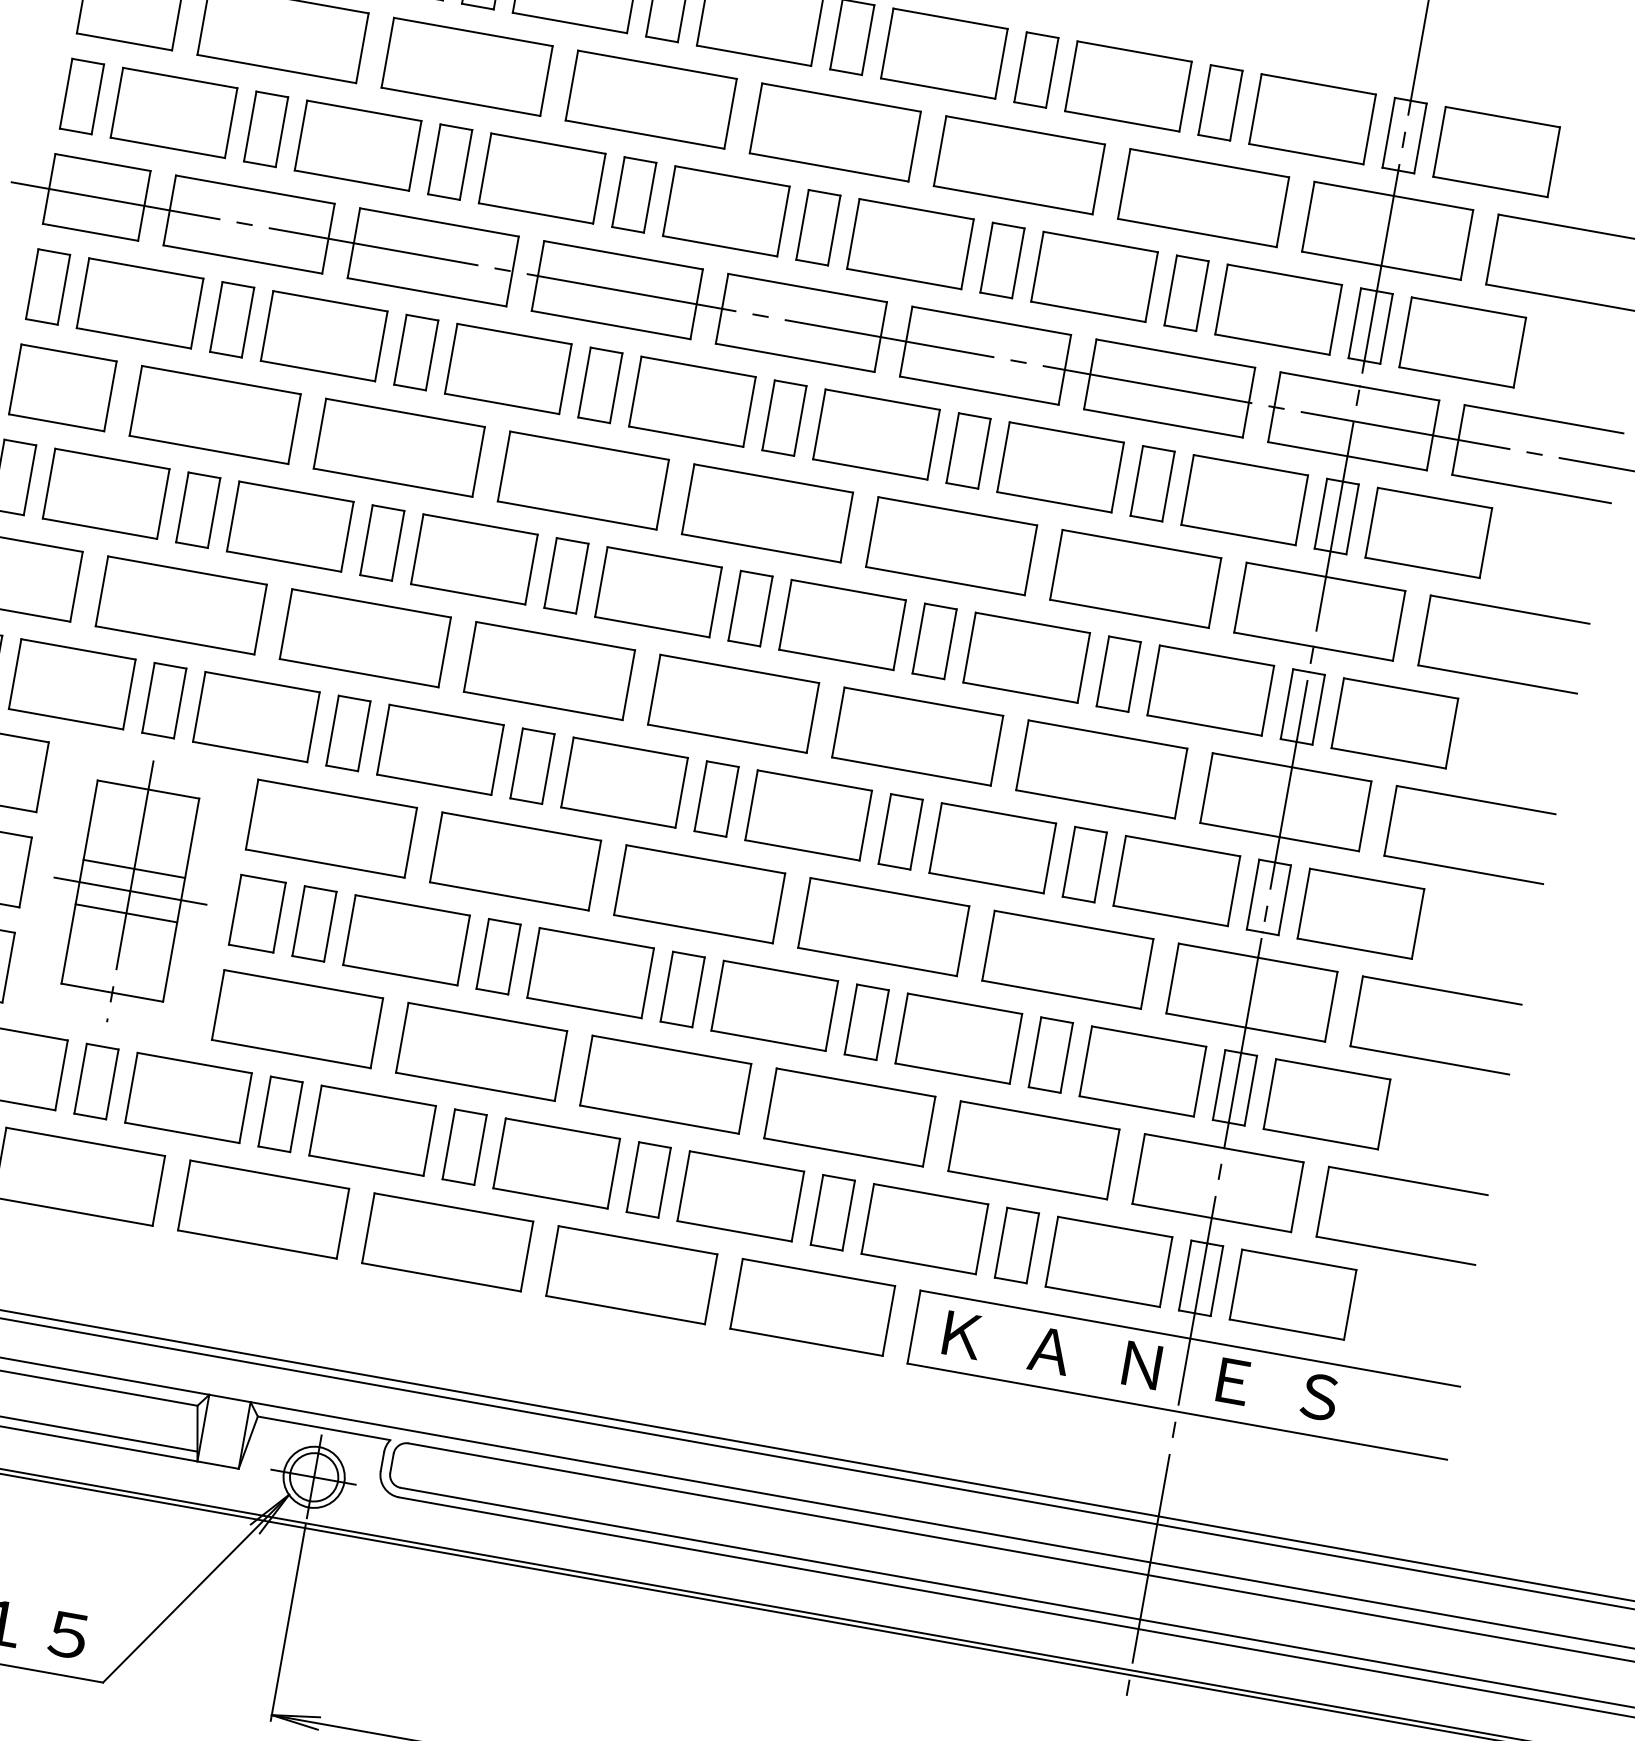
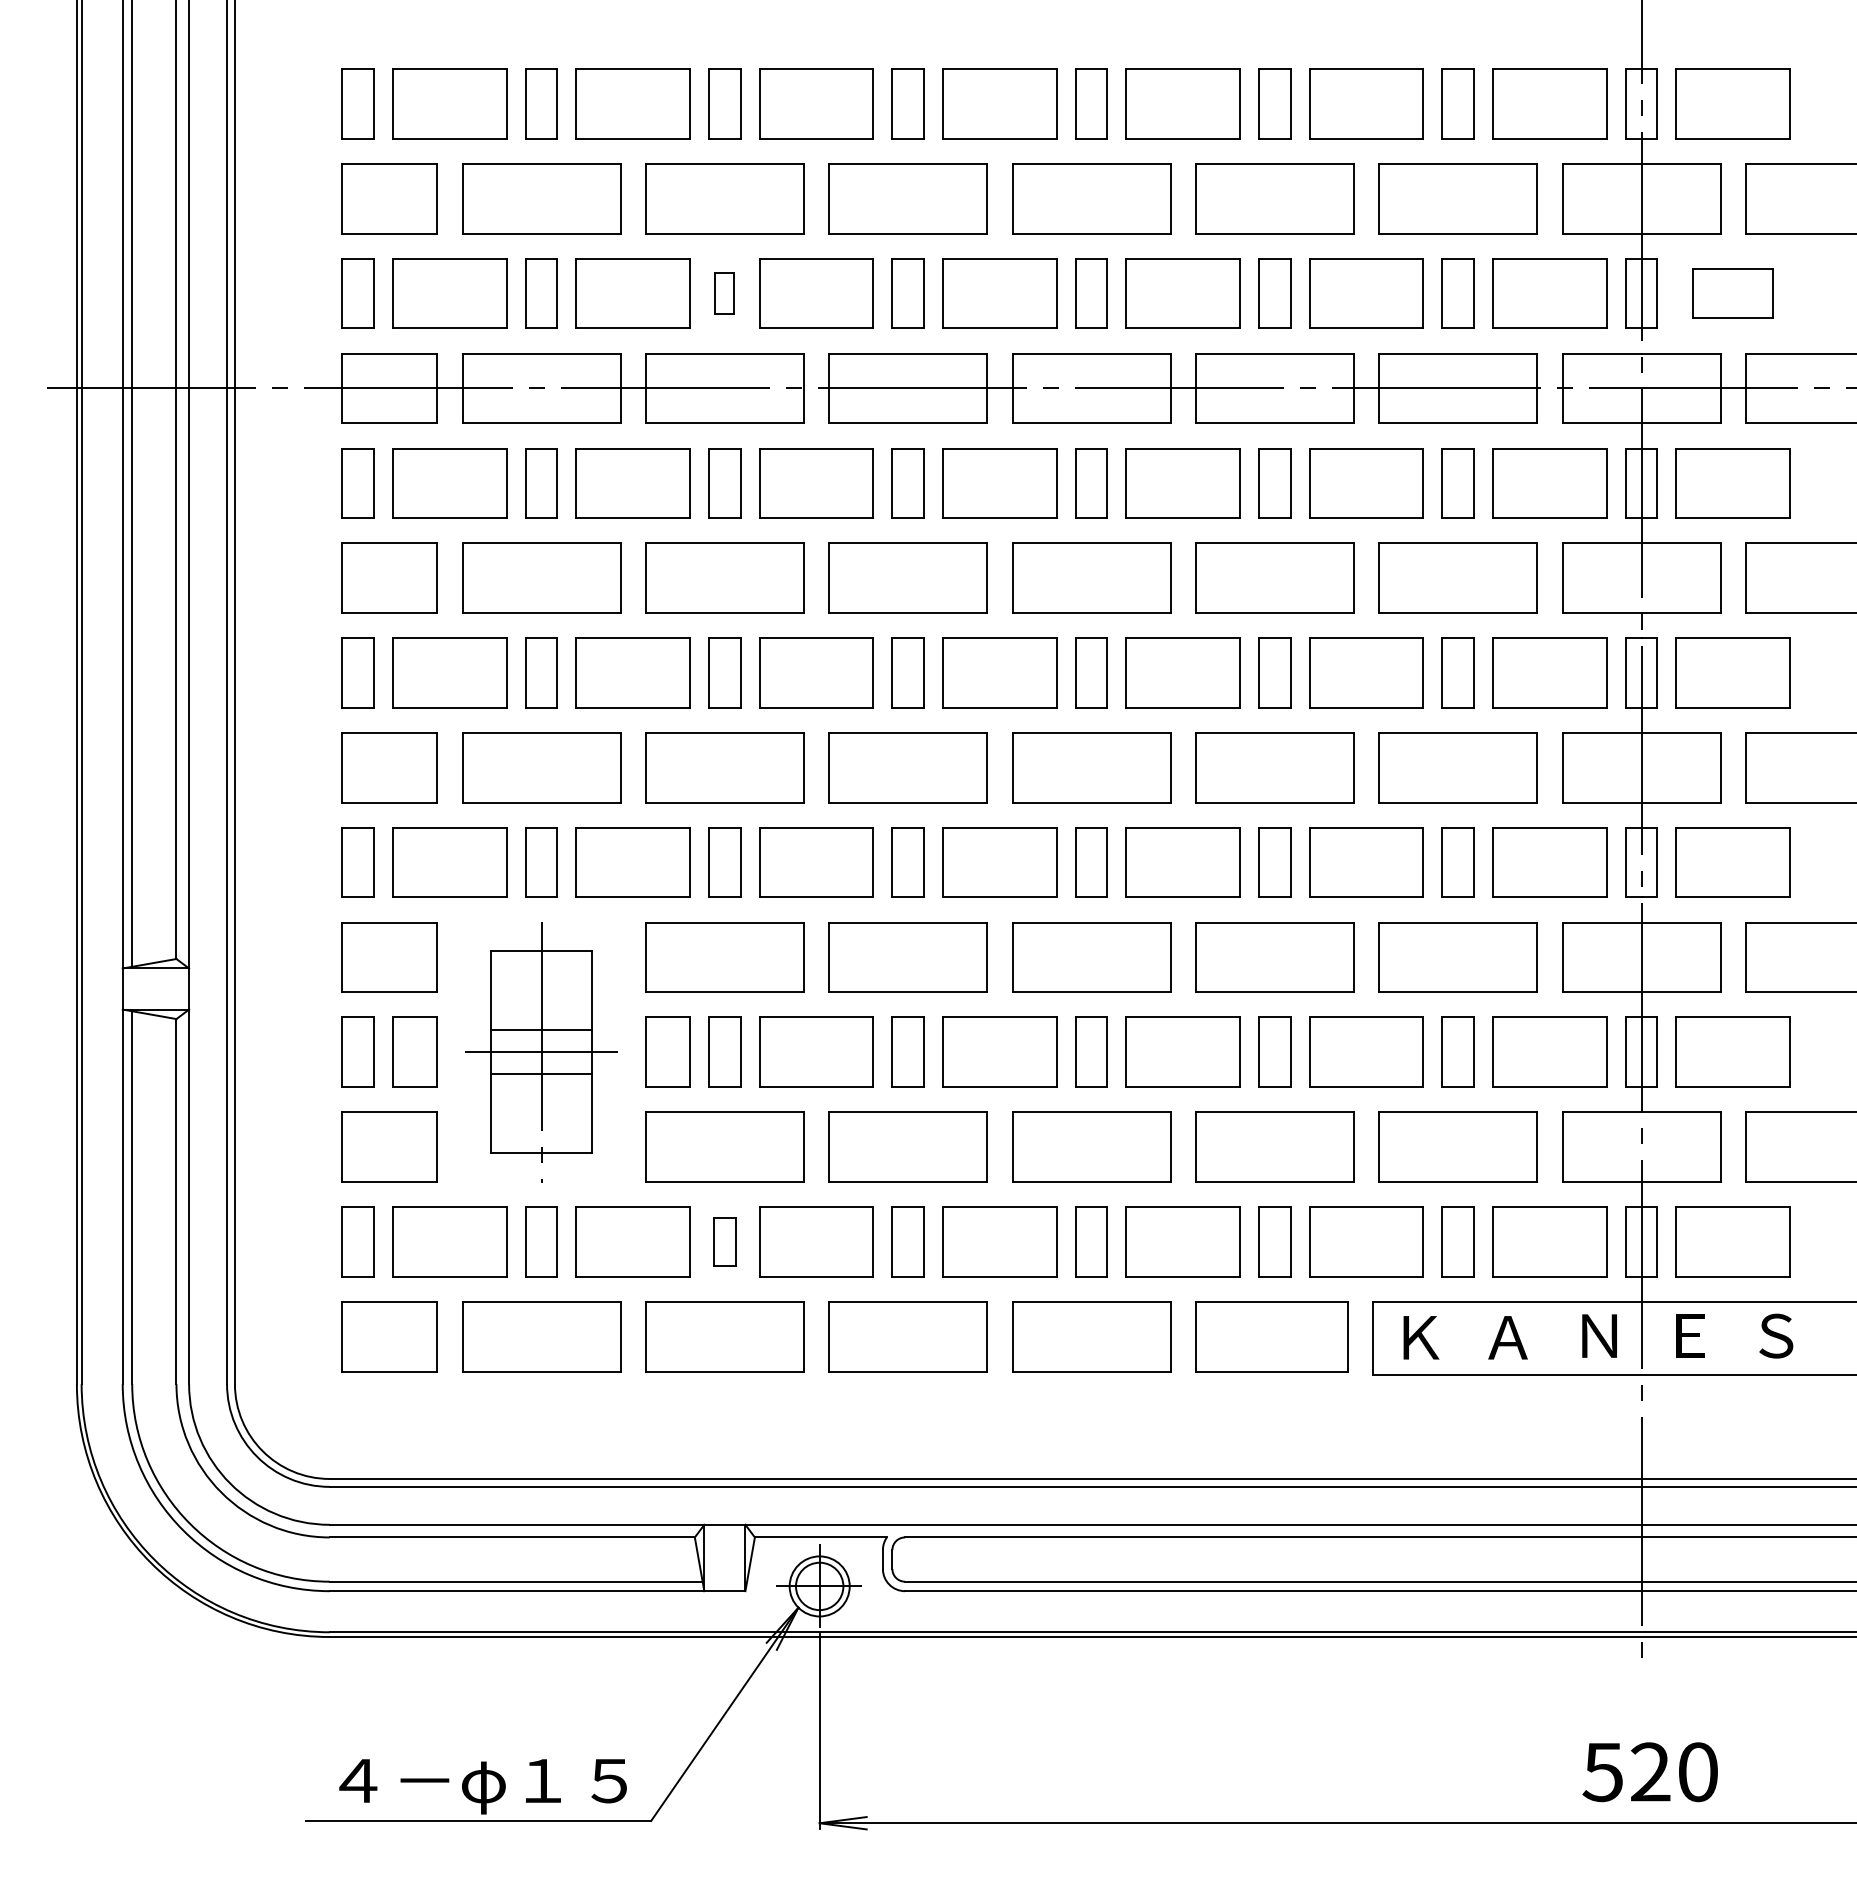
part: (449, 161) -> (724, 293), size x0.6
part: (1462, 342) -> (1732, 293), size x0.7
part: (280, 1113) -> (724, 1241), size x0.7

